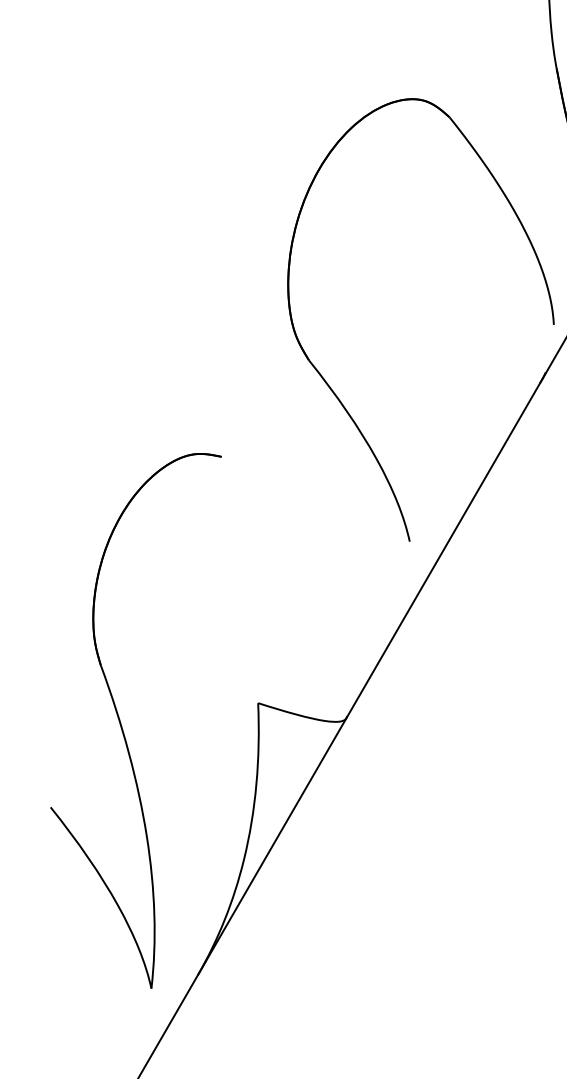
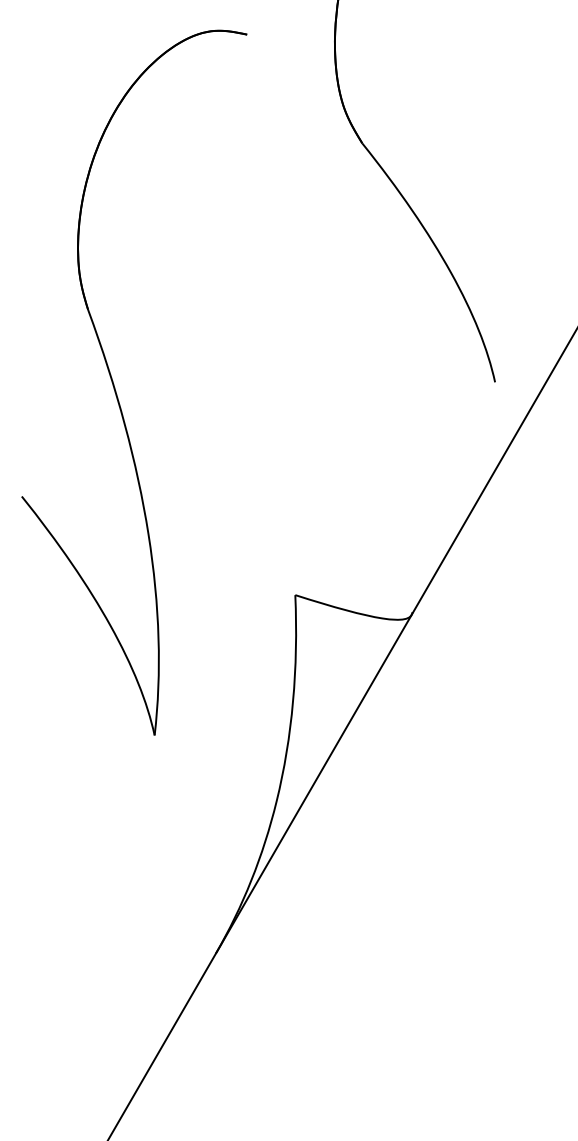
part: (121, 722) -> (115, 384), moved

